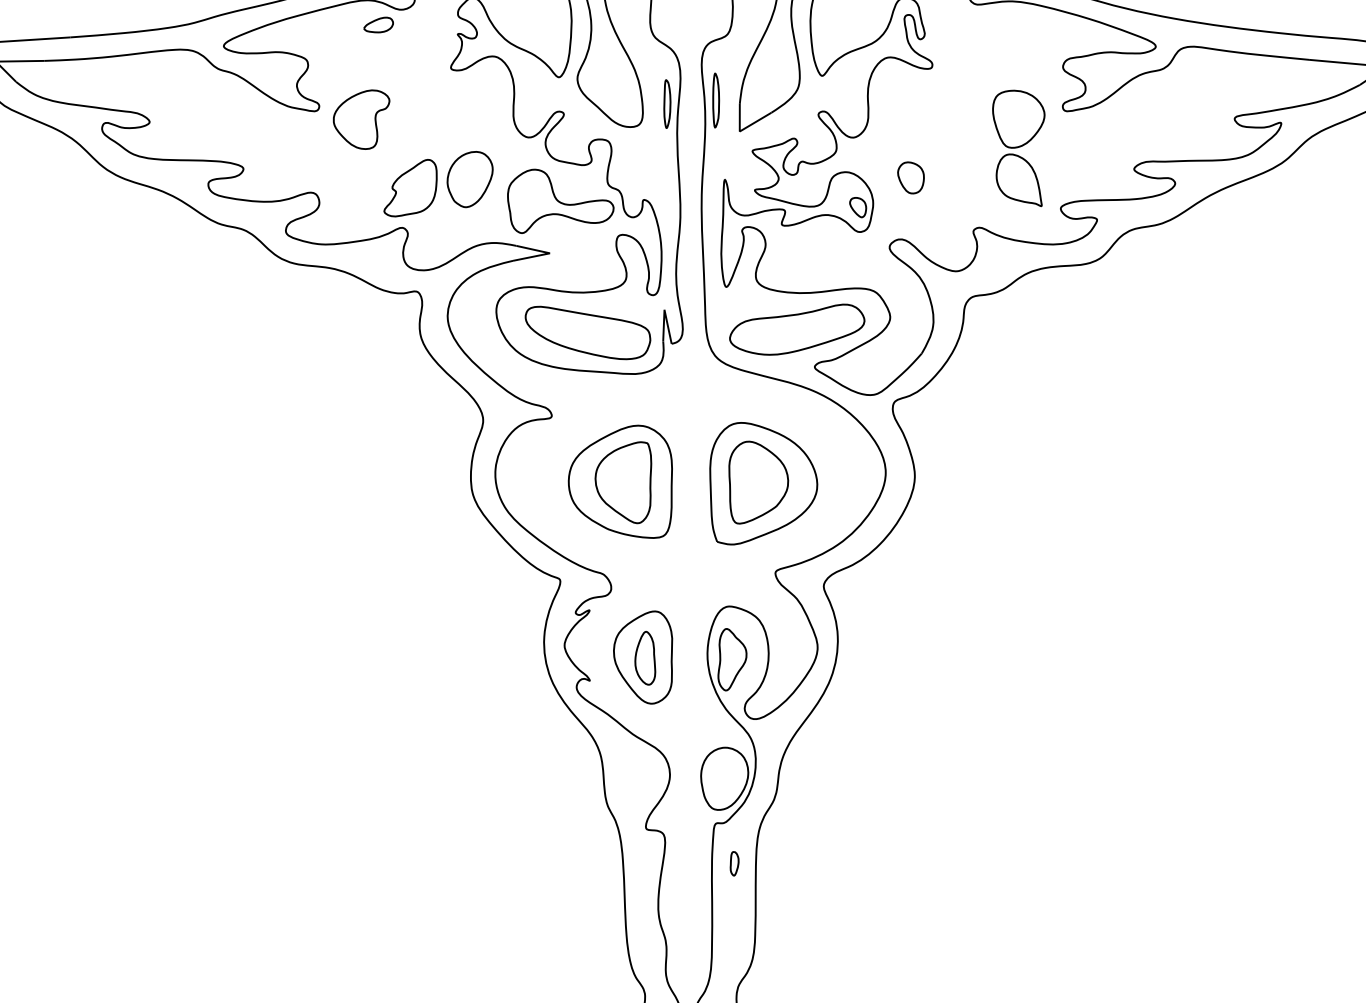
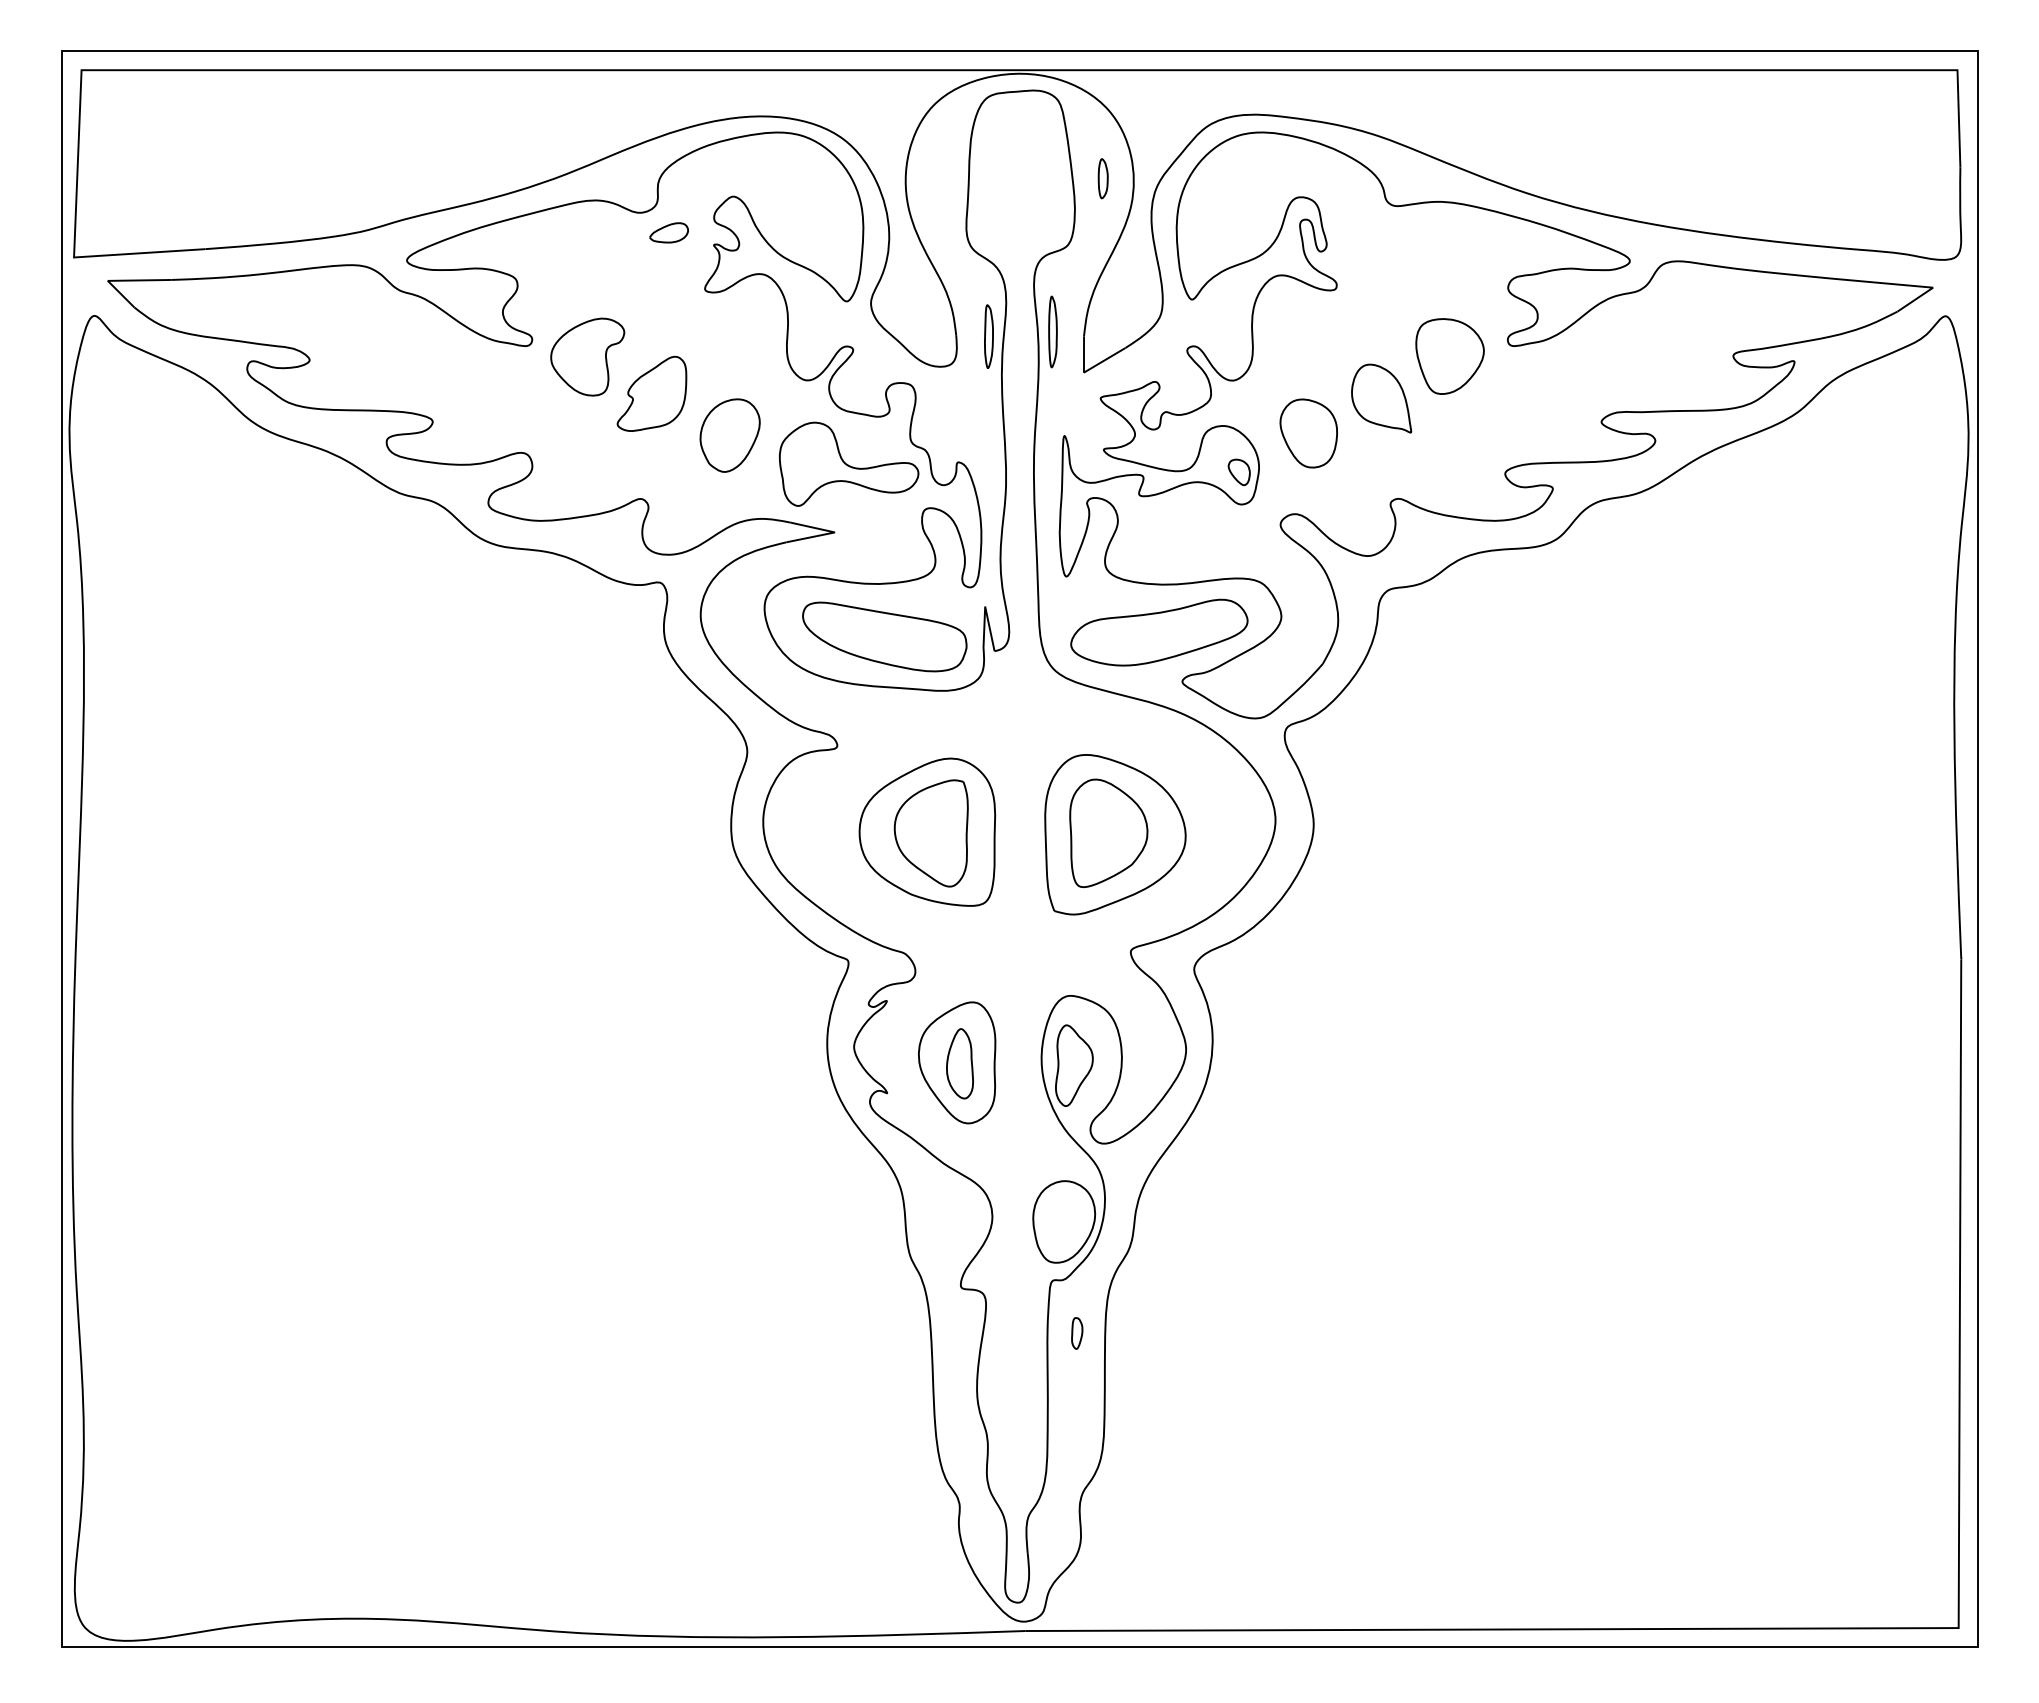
part: (378, 24) -> (668, 232), moved
part: (910, 177) -> (1308, 433), size x1.67
part: (1019, 180) -> (1381, 398), moved
part: (410, 187) -> (651, 393), moved

